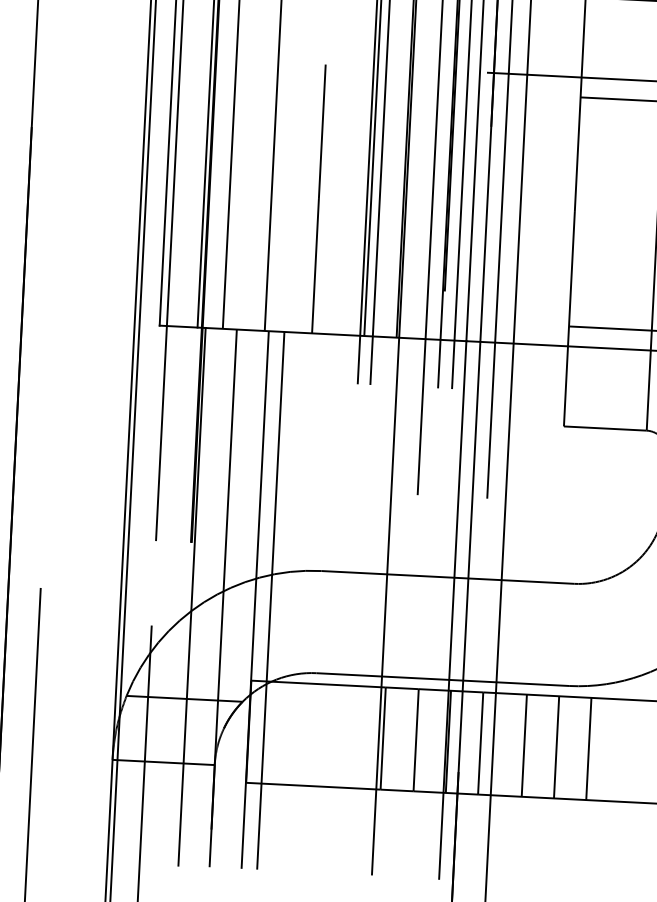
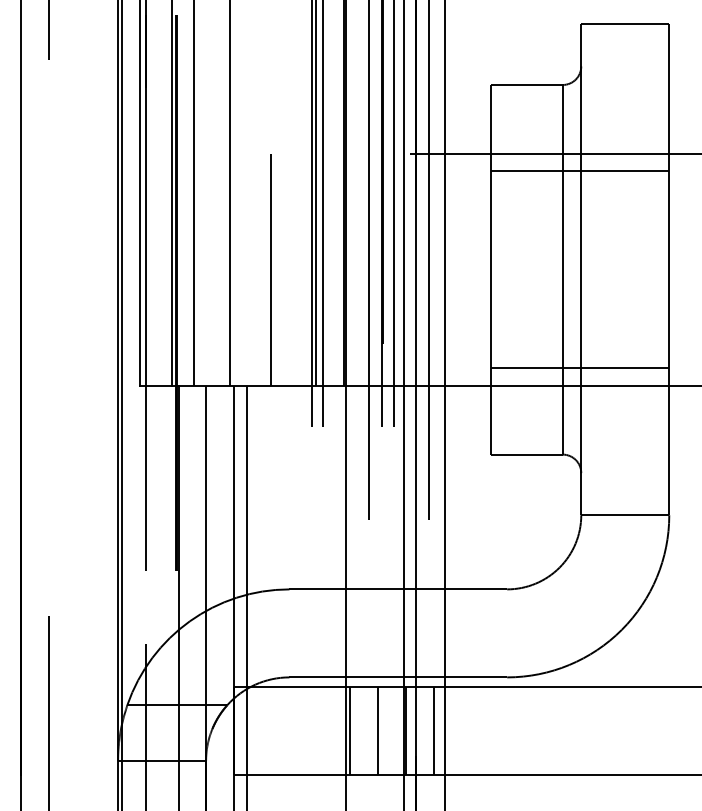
line: (524, 745) -> (471, 730), removed
line: (557, 747) -> (499, 730), removed
line: (588, 748) -> (526, 730), removed

